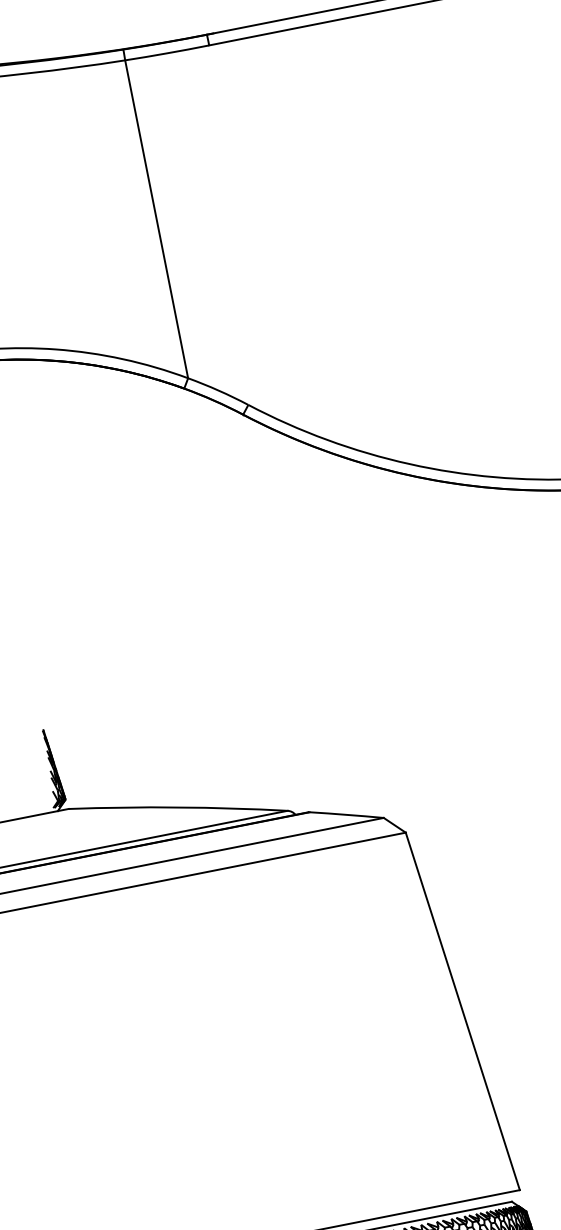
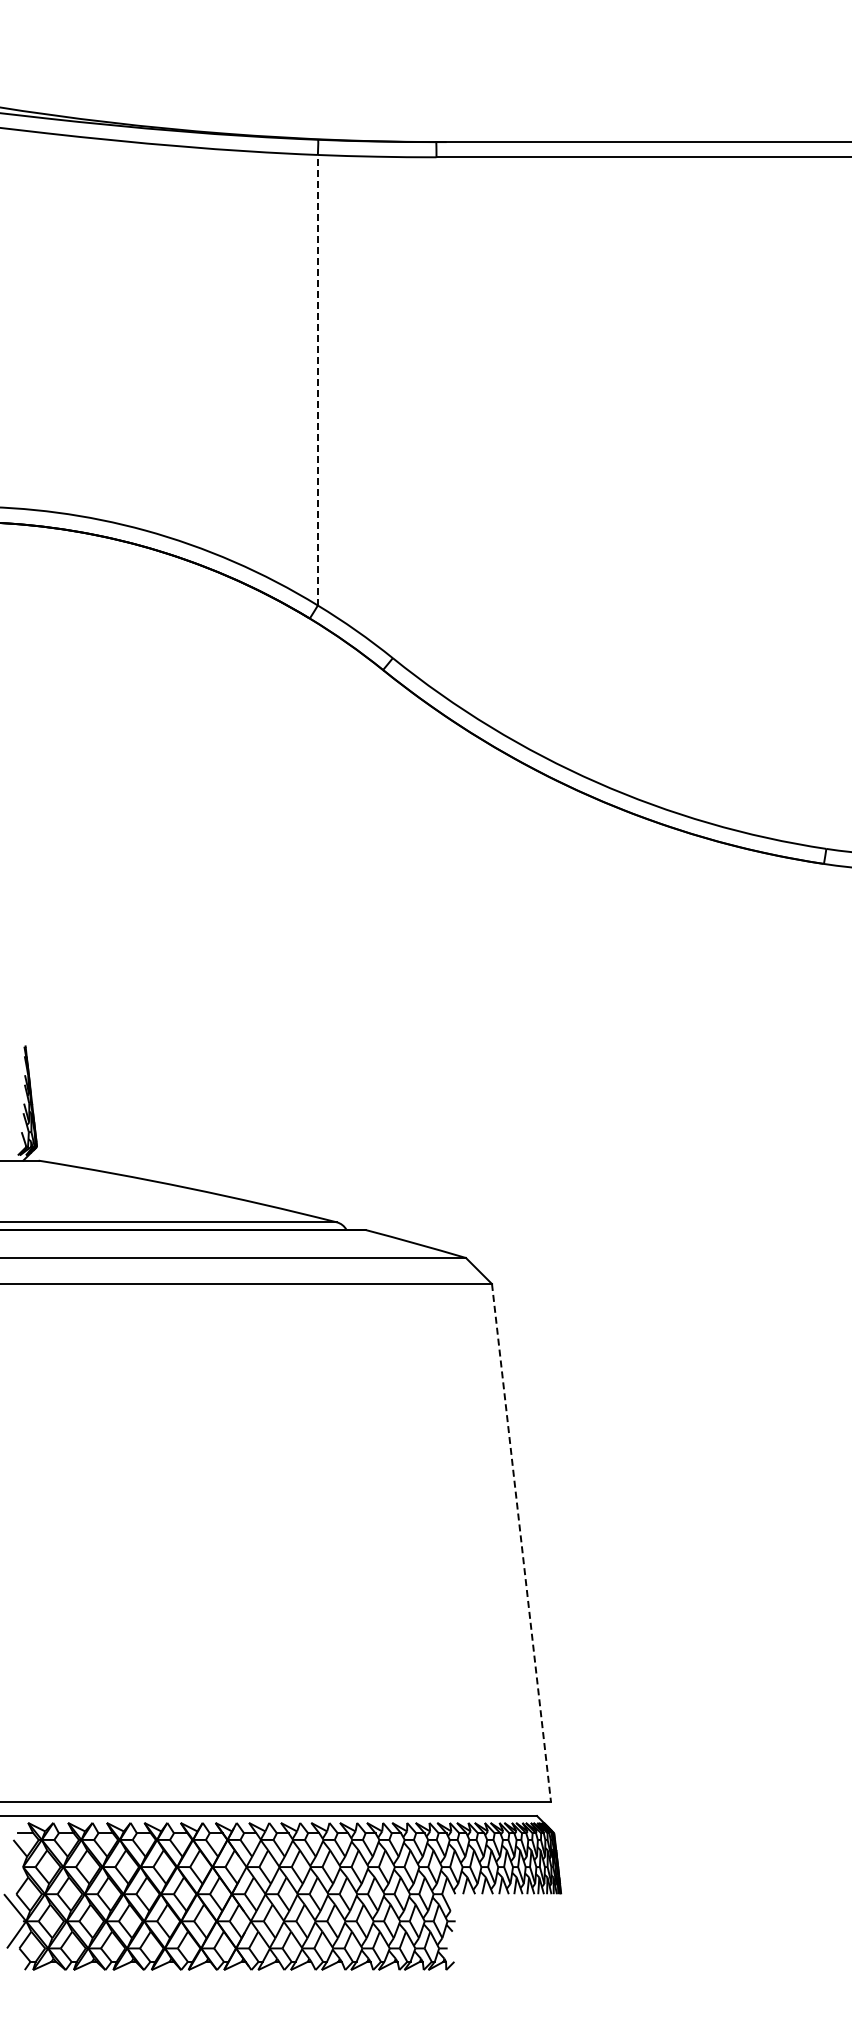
line: (156, 218) -> (317, 379), solid -> dashed
line: (462, 1011) -> (521, 1543), solid -> dashed

